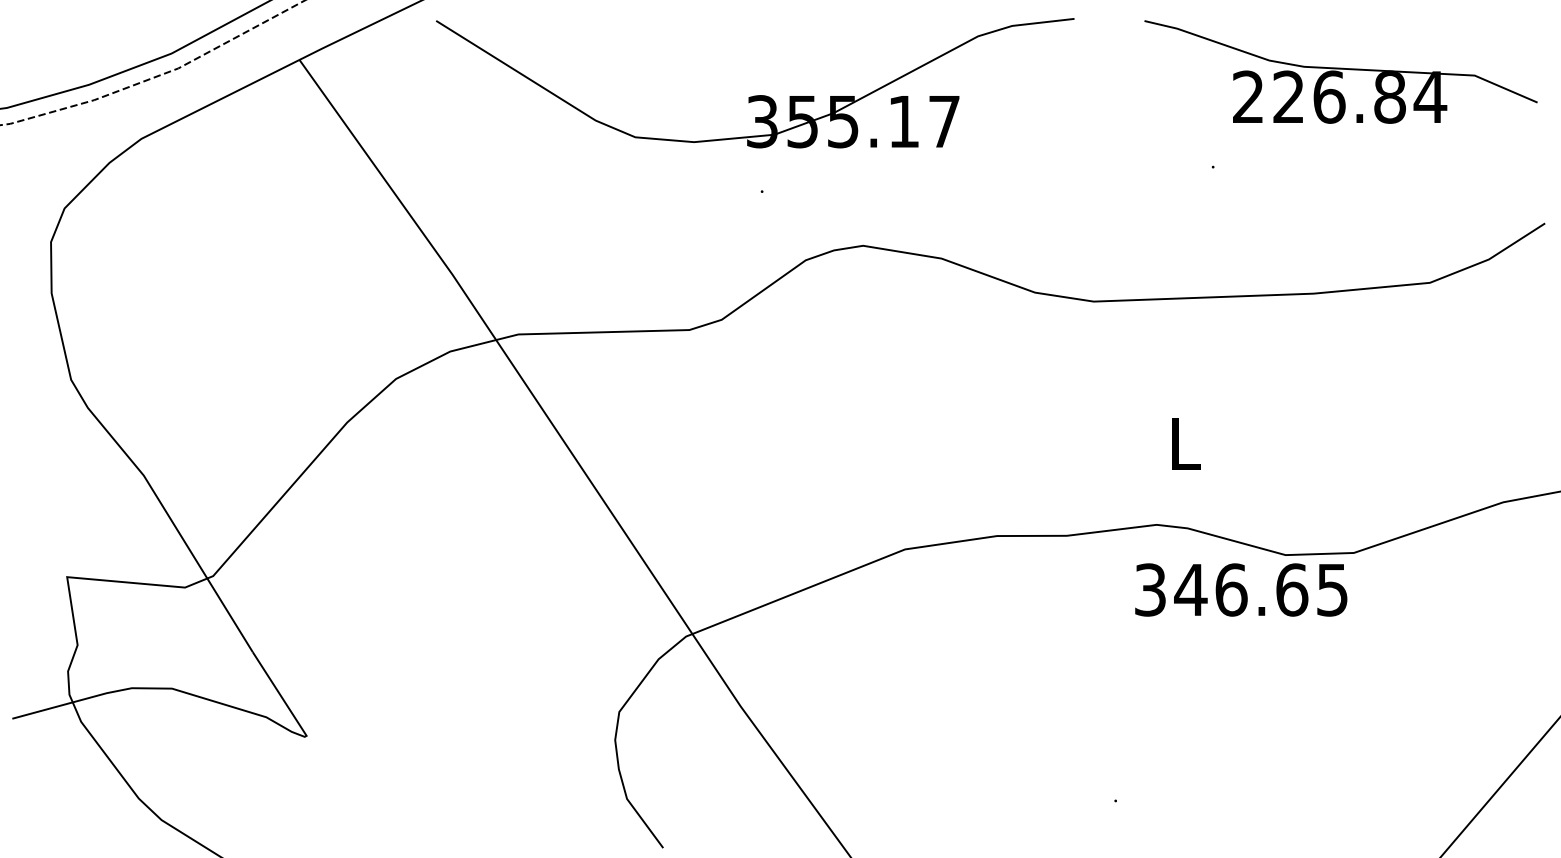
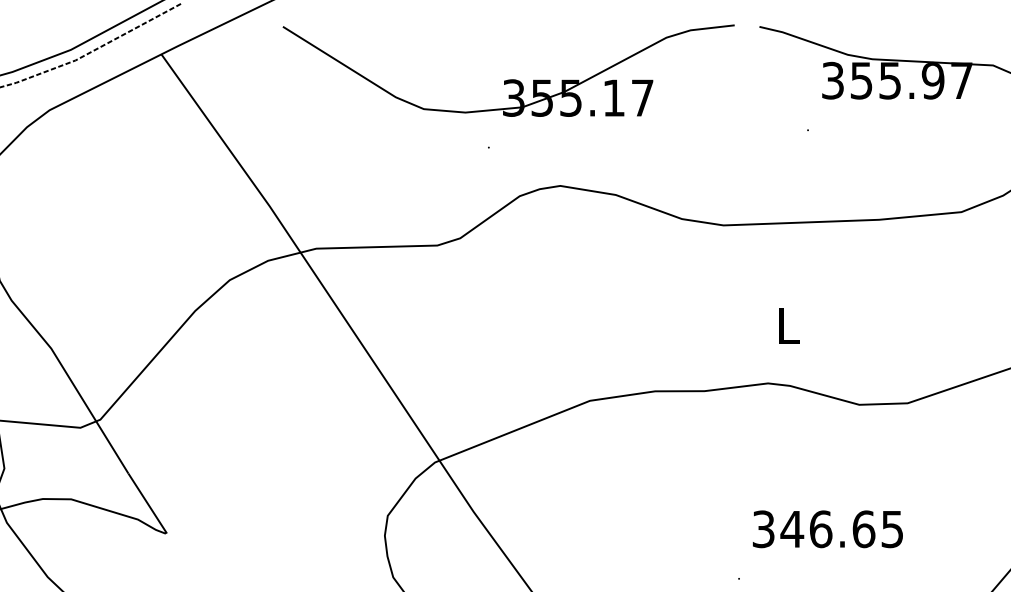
part: (755, 95) -> (508, 79), moved
text: (1340, 96) -> (898, 80), 226.84 -> 355.97
text: (1241, 589) -> (828, 528), moved

